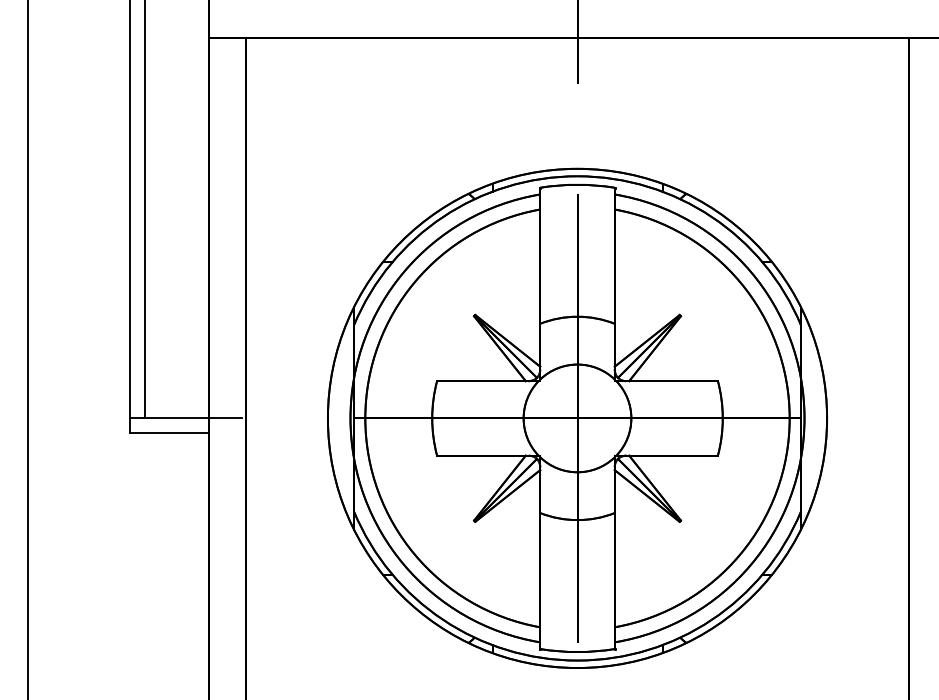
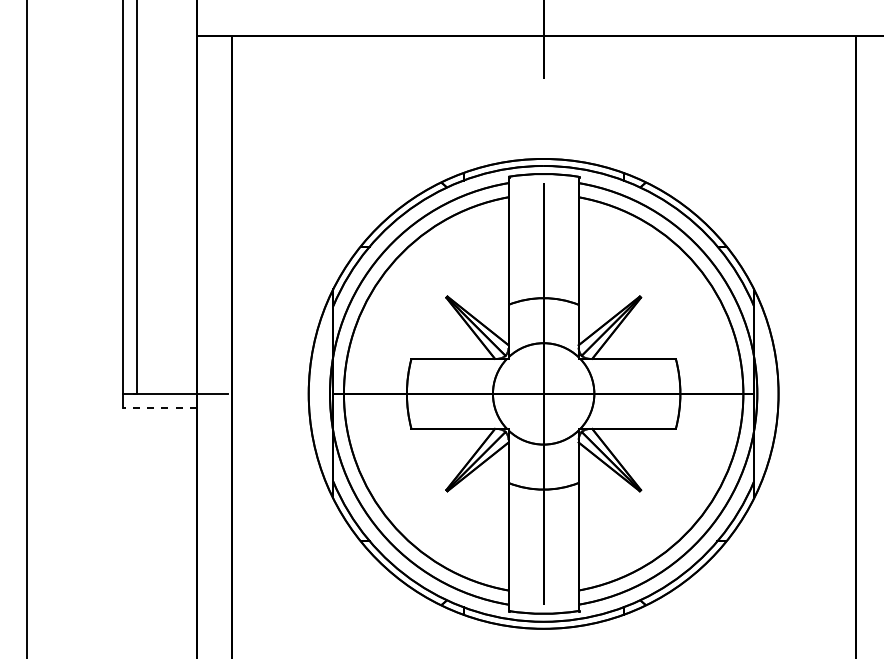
line: (169, 432) -> (159, 407), solid -> dashed

